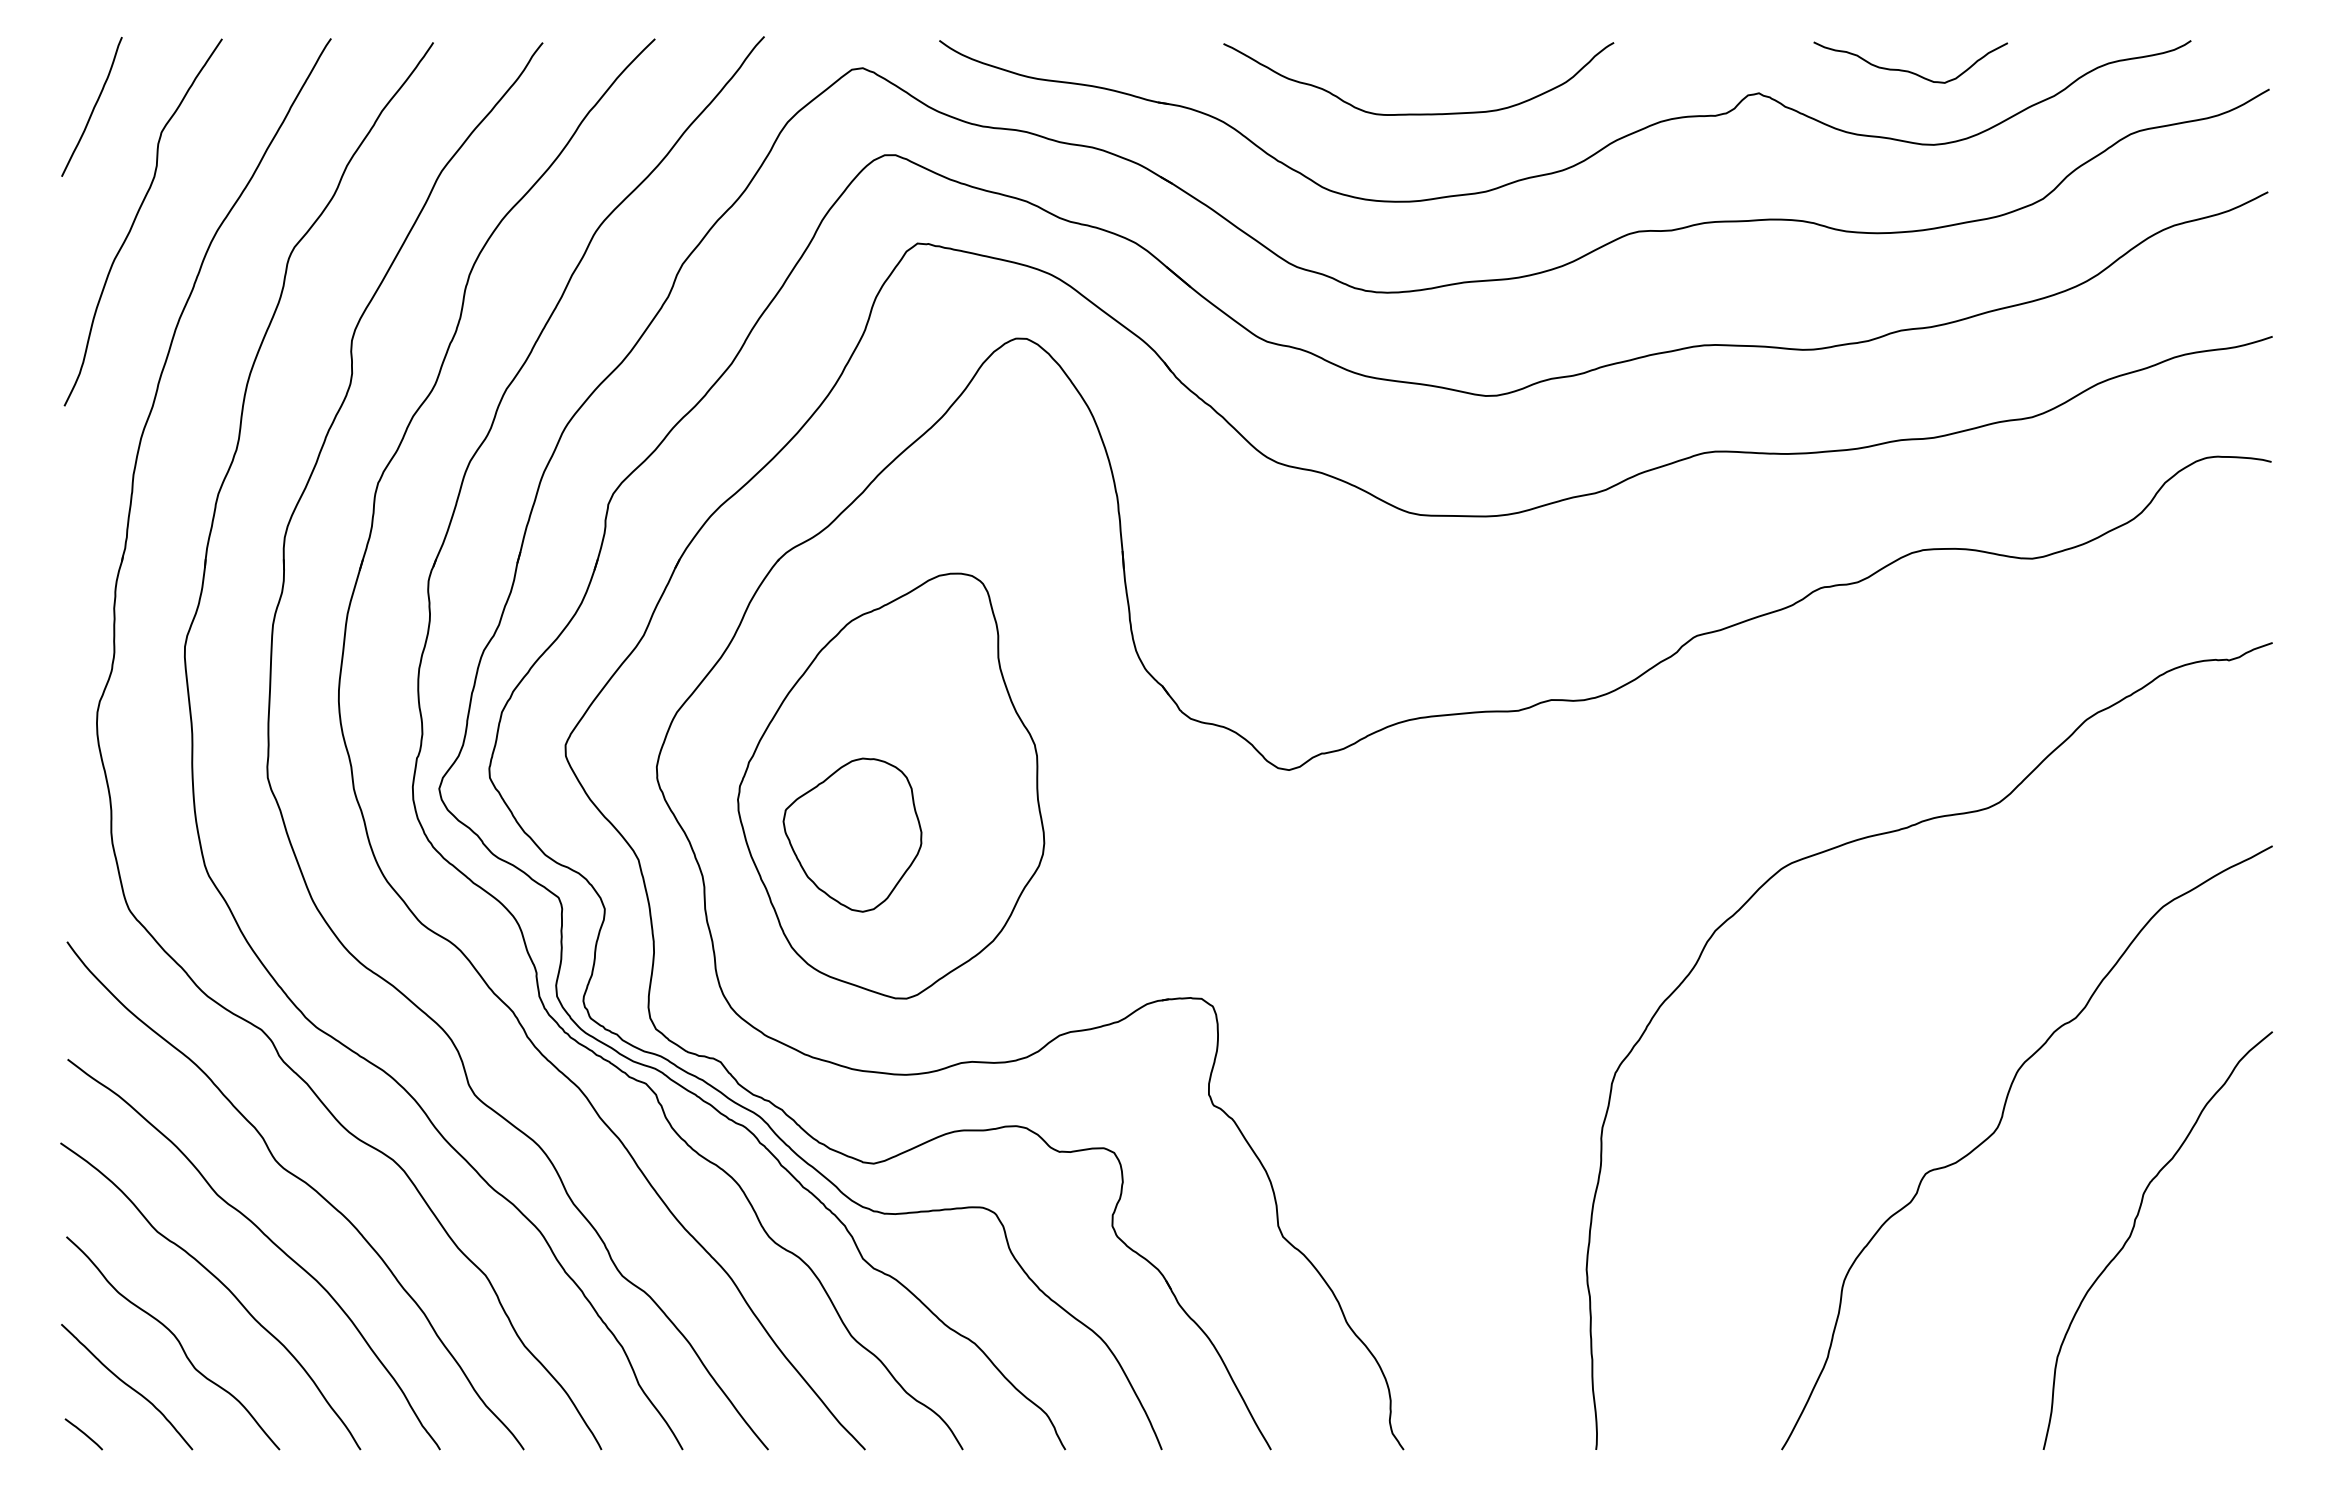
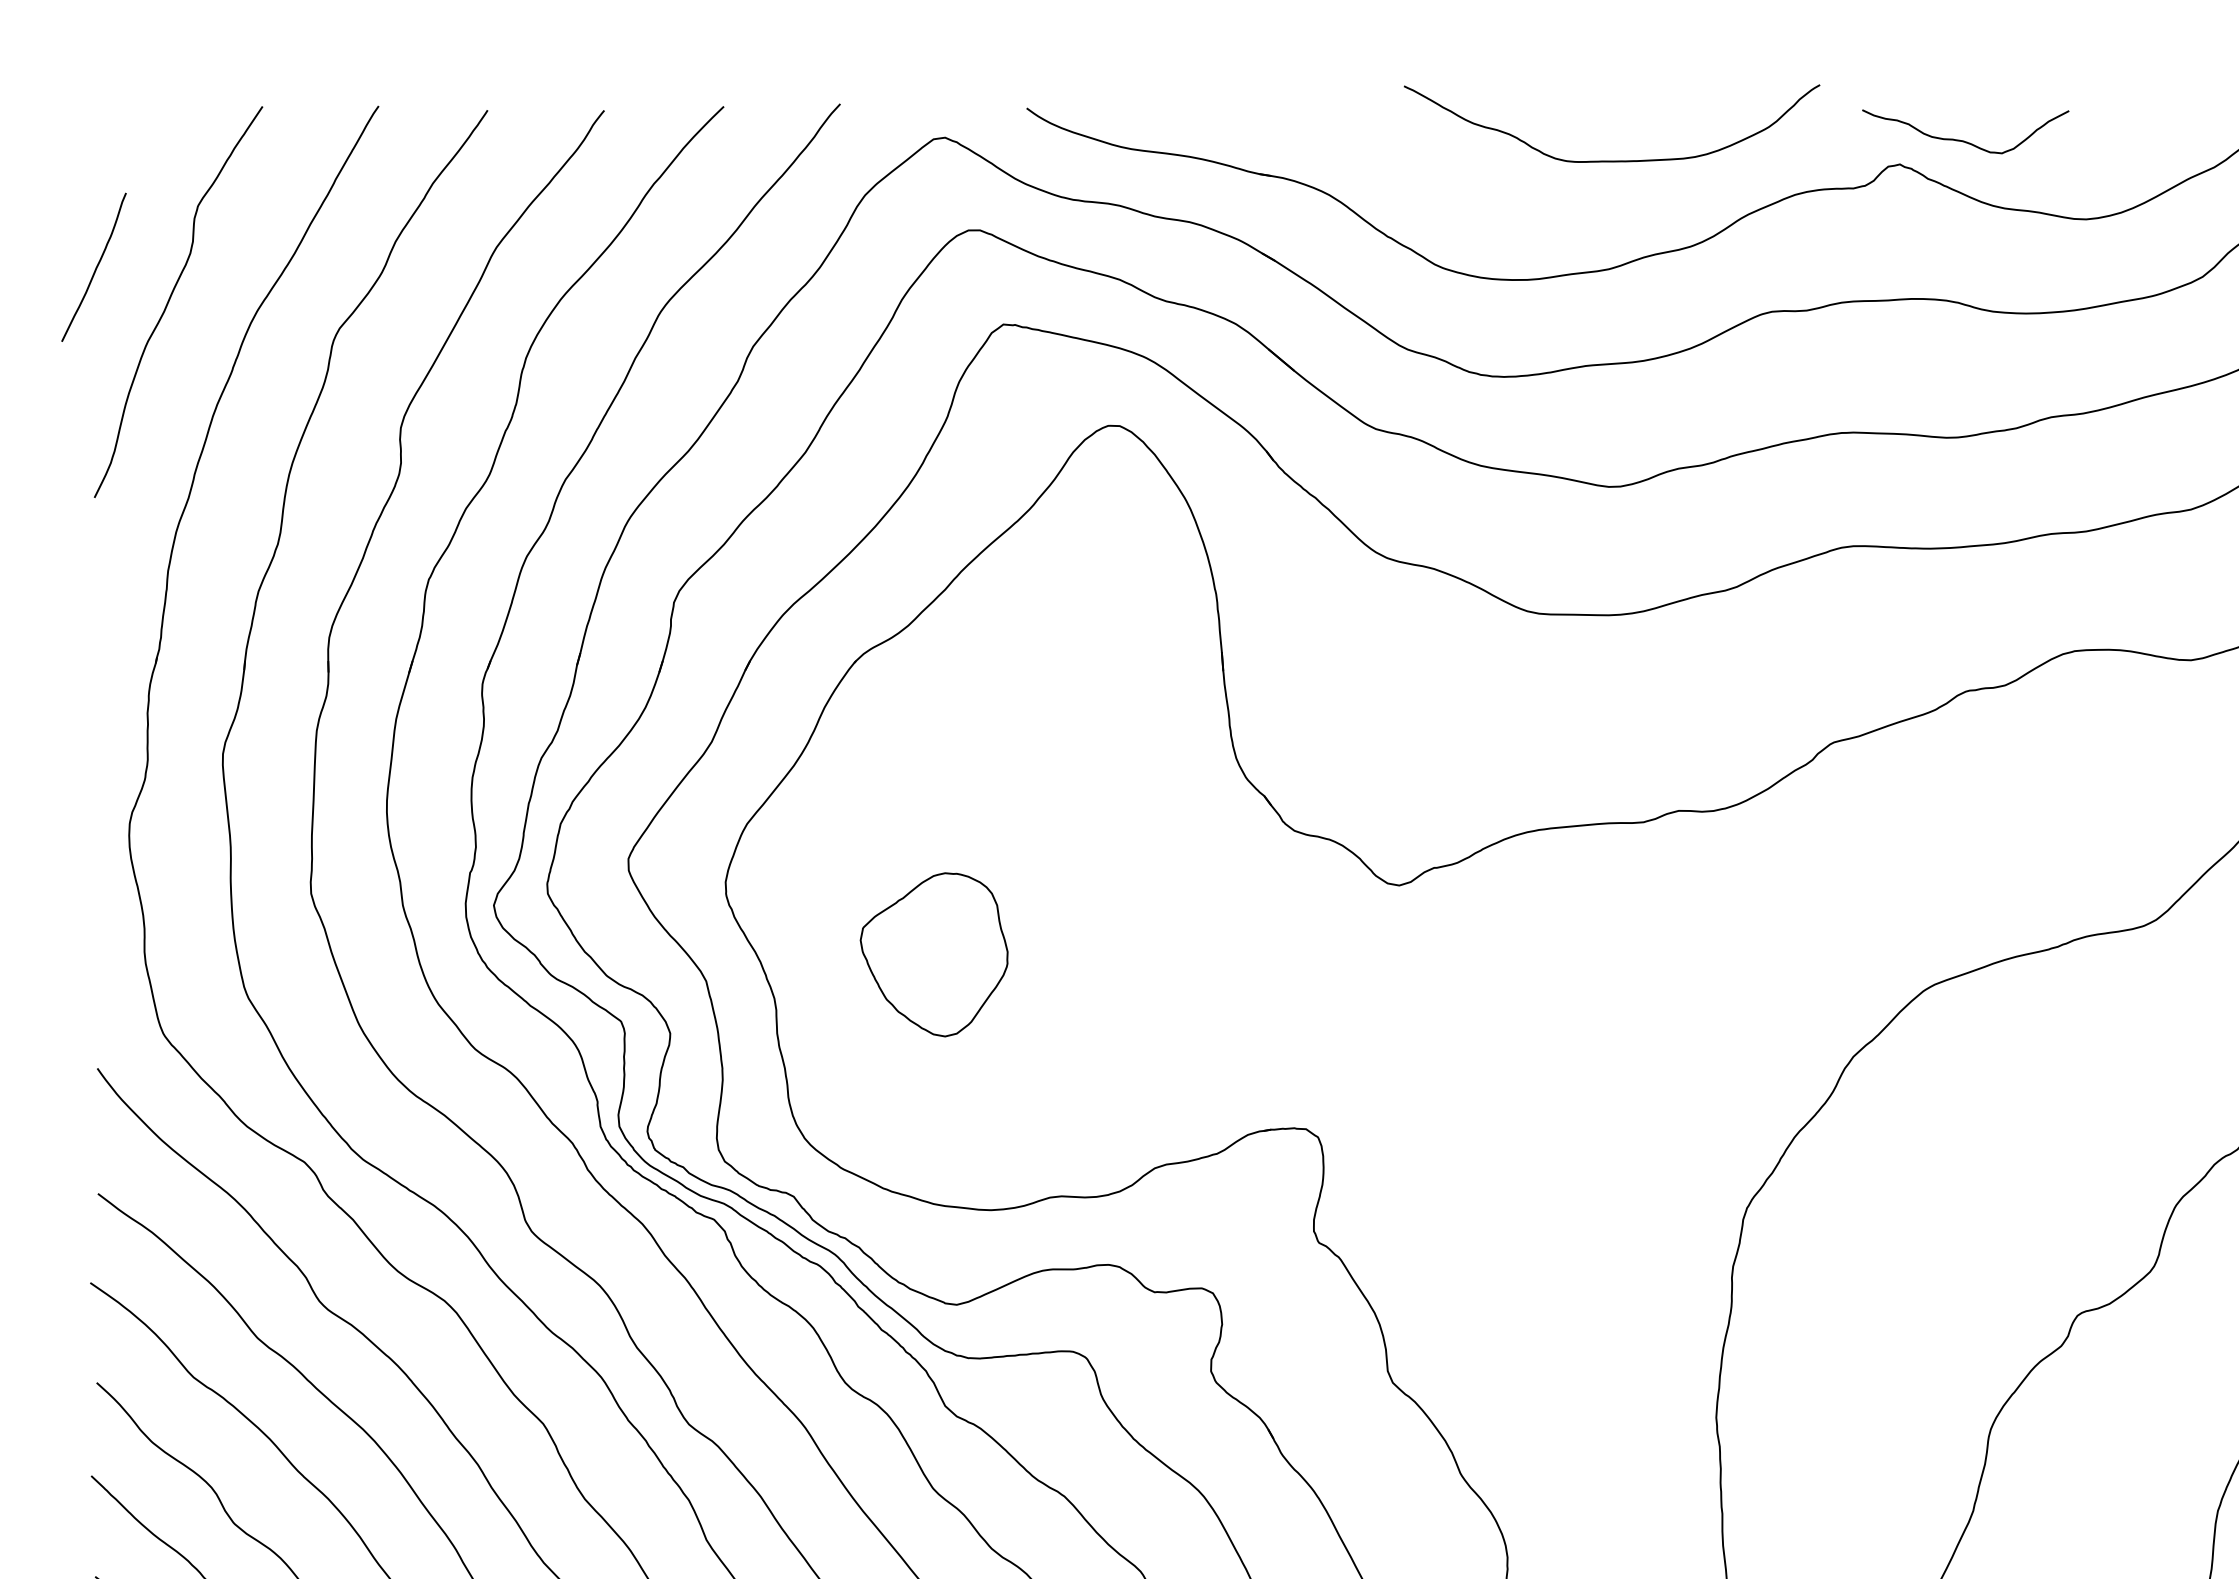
curve: (1908, 70) -> (1963, 140), moved
curve: (93, 106) -> (95, 266), moved
curve: (1418, 113) -> (1611, 160), moved
part: (891, 785) -> (975, 901), removed

